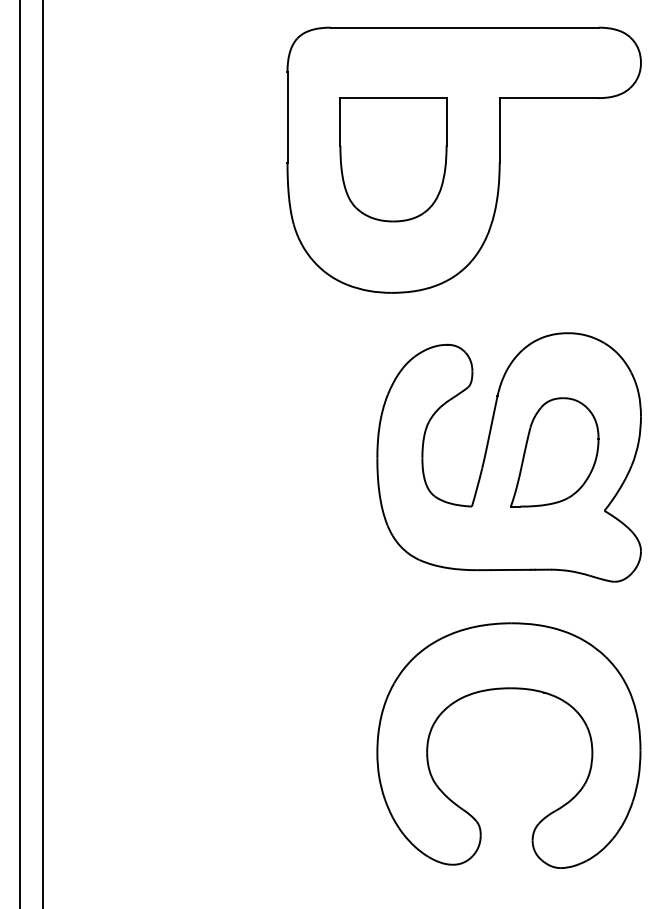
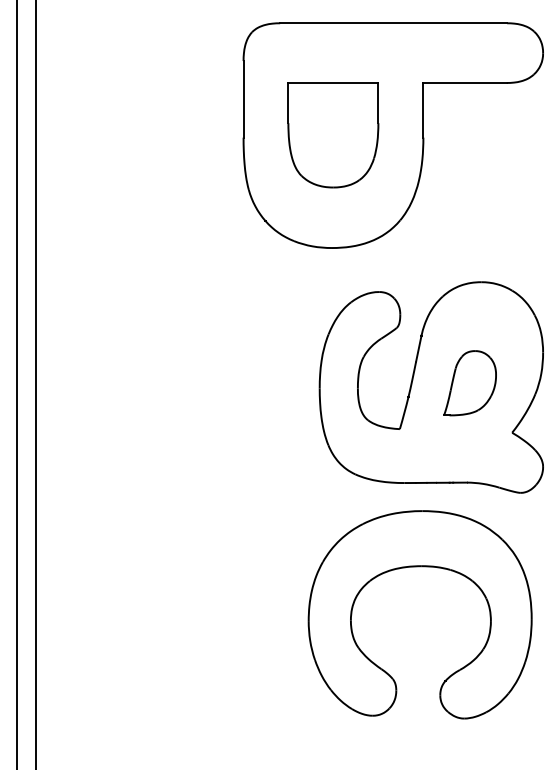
part: (554, 452) -> (469, 383), size x0.7
part: (508, 689) -> (419, 567), moved

